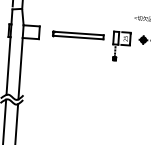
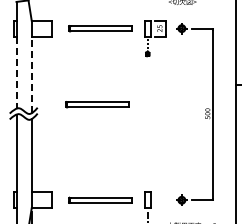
line: (8, 66) -> (16, 73), solid -> dashed
line: (20, 68) -> (31, 74), solid -> dashed
part: (71, 96) -> (97, 104), added

